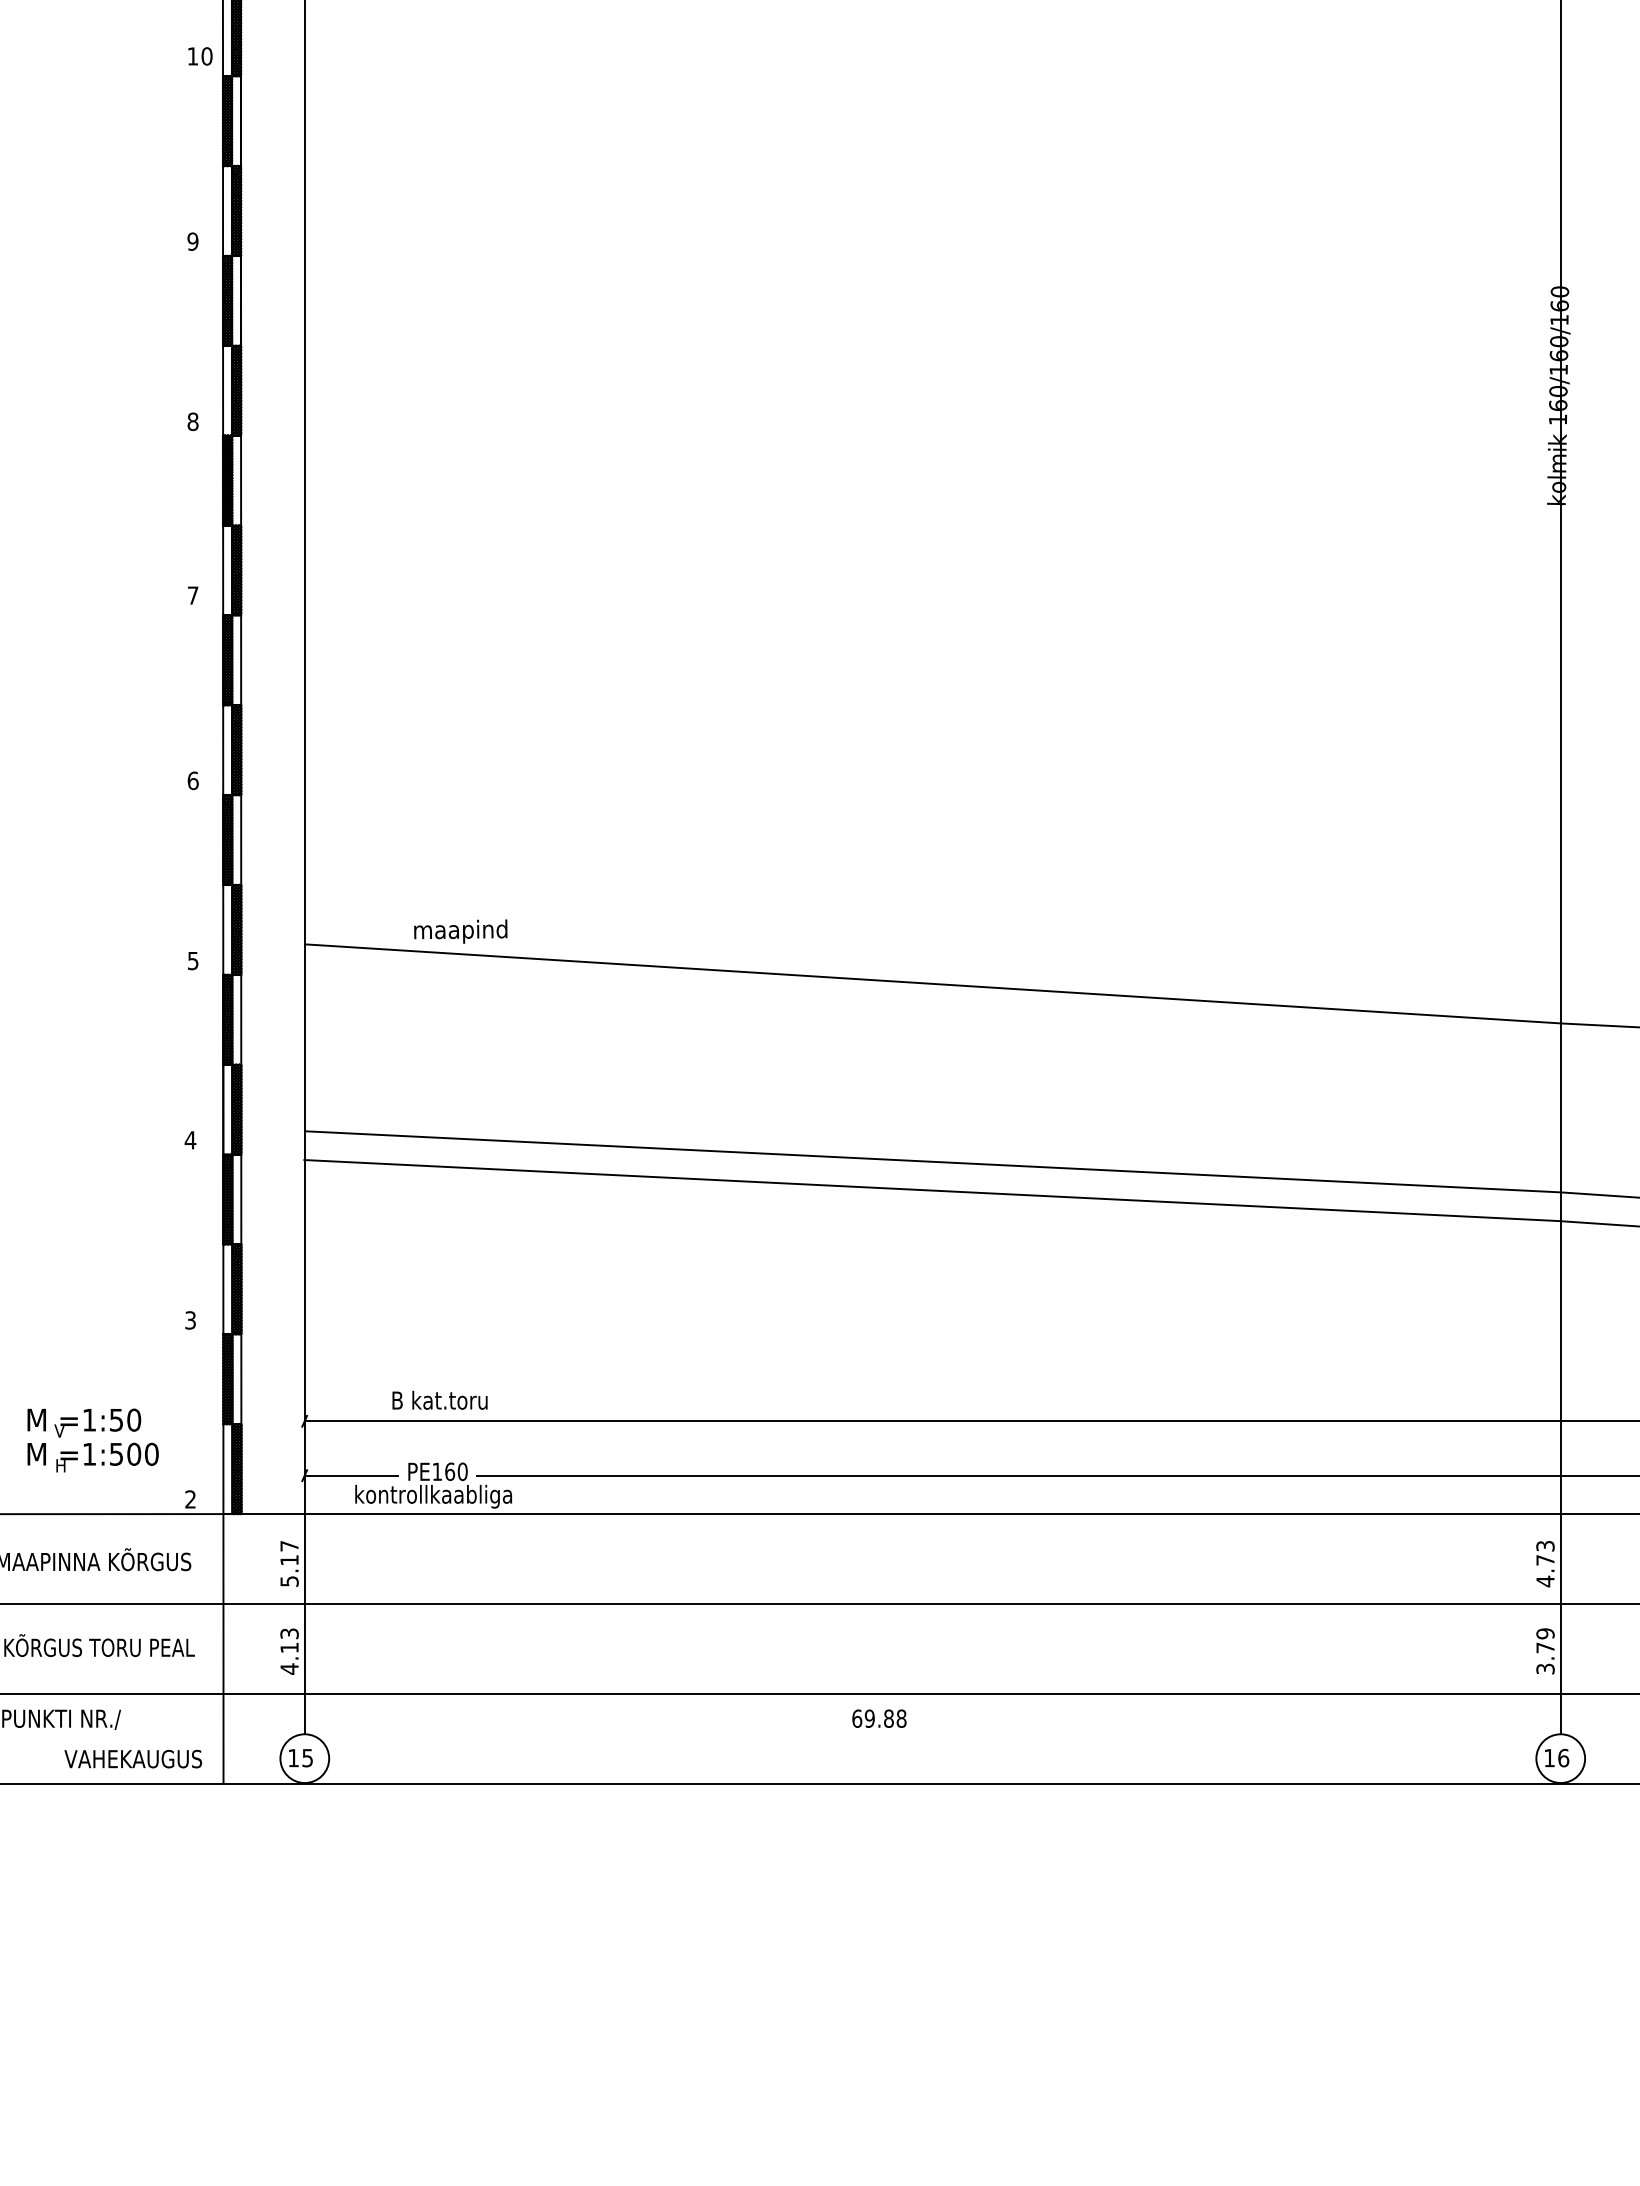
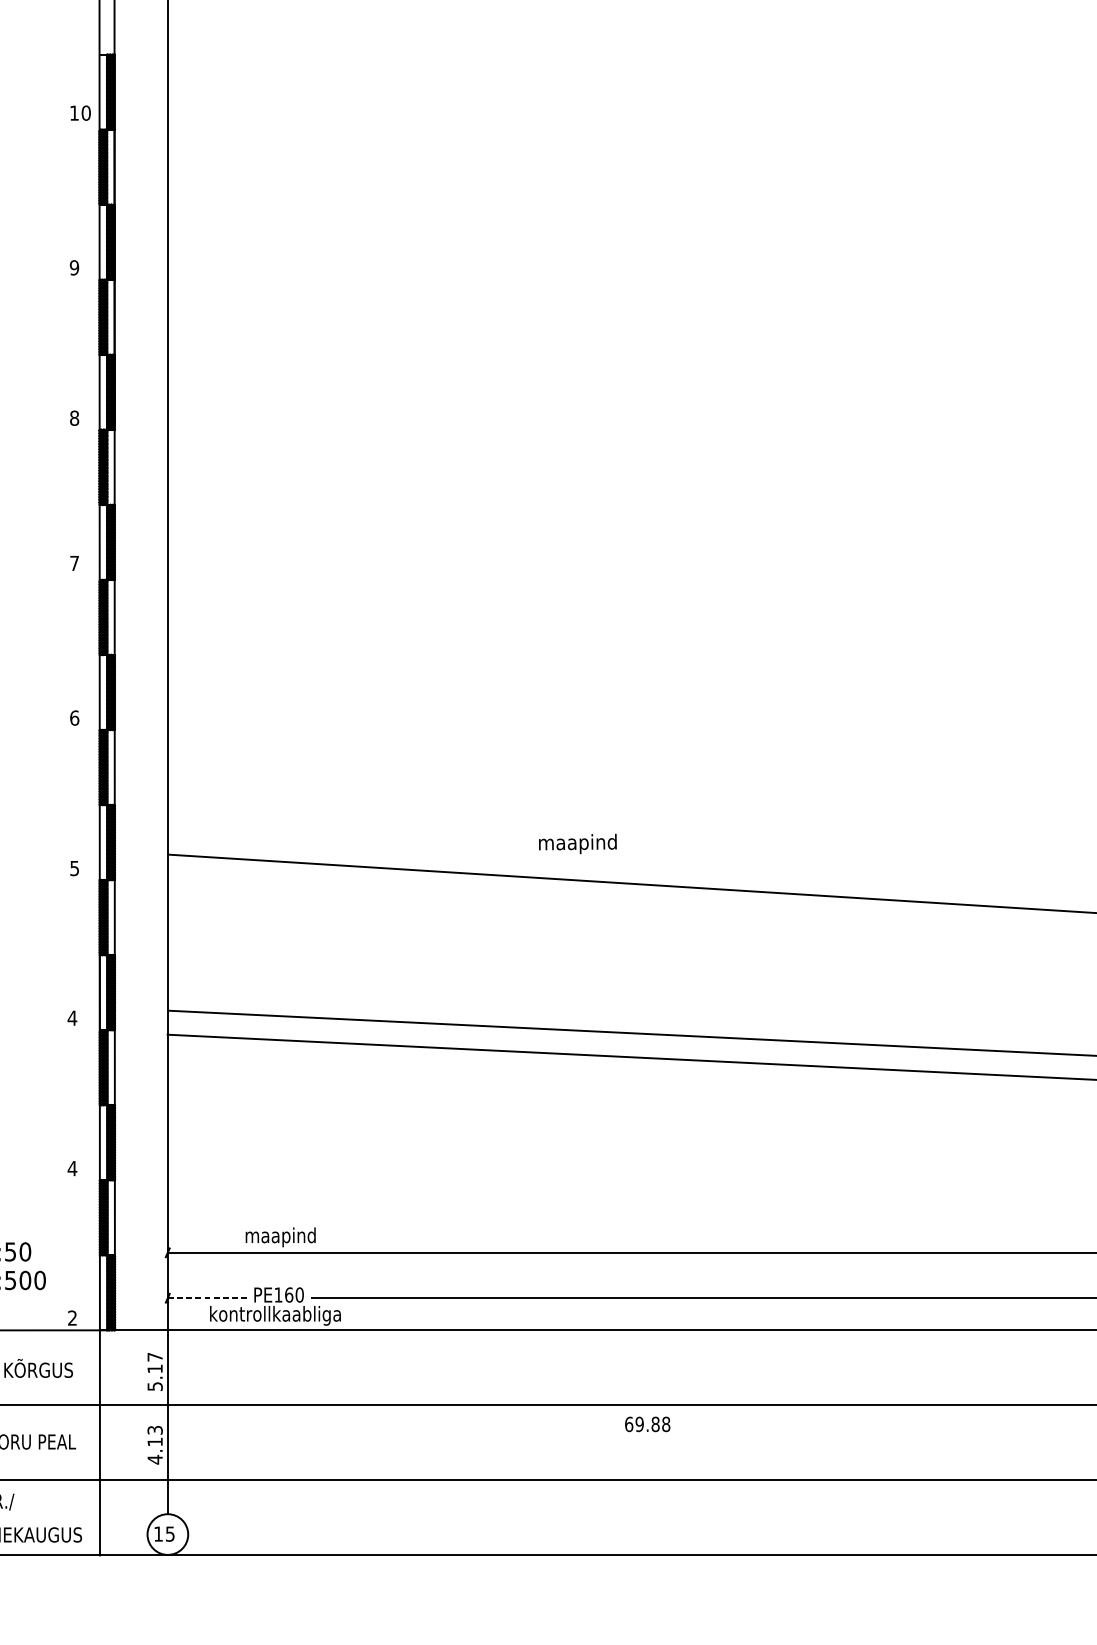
text: (460, 931) -> (577, 843), moved
text: (190, 1320) -> (72, 1168), 3 -> 4
text: (439, 1402) -> (280, 1237), B kat.toru -> maapind
line: (352, 1475) -> (207, 1298), solid -> dashed
text: (879, 1718) -> (647, 1424), moved

